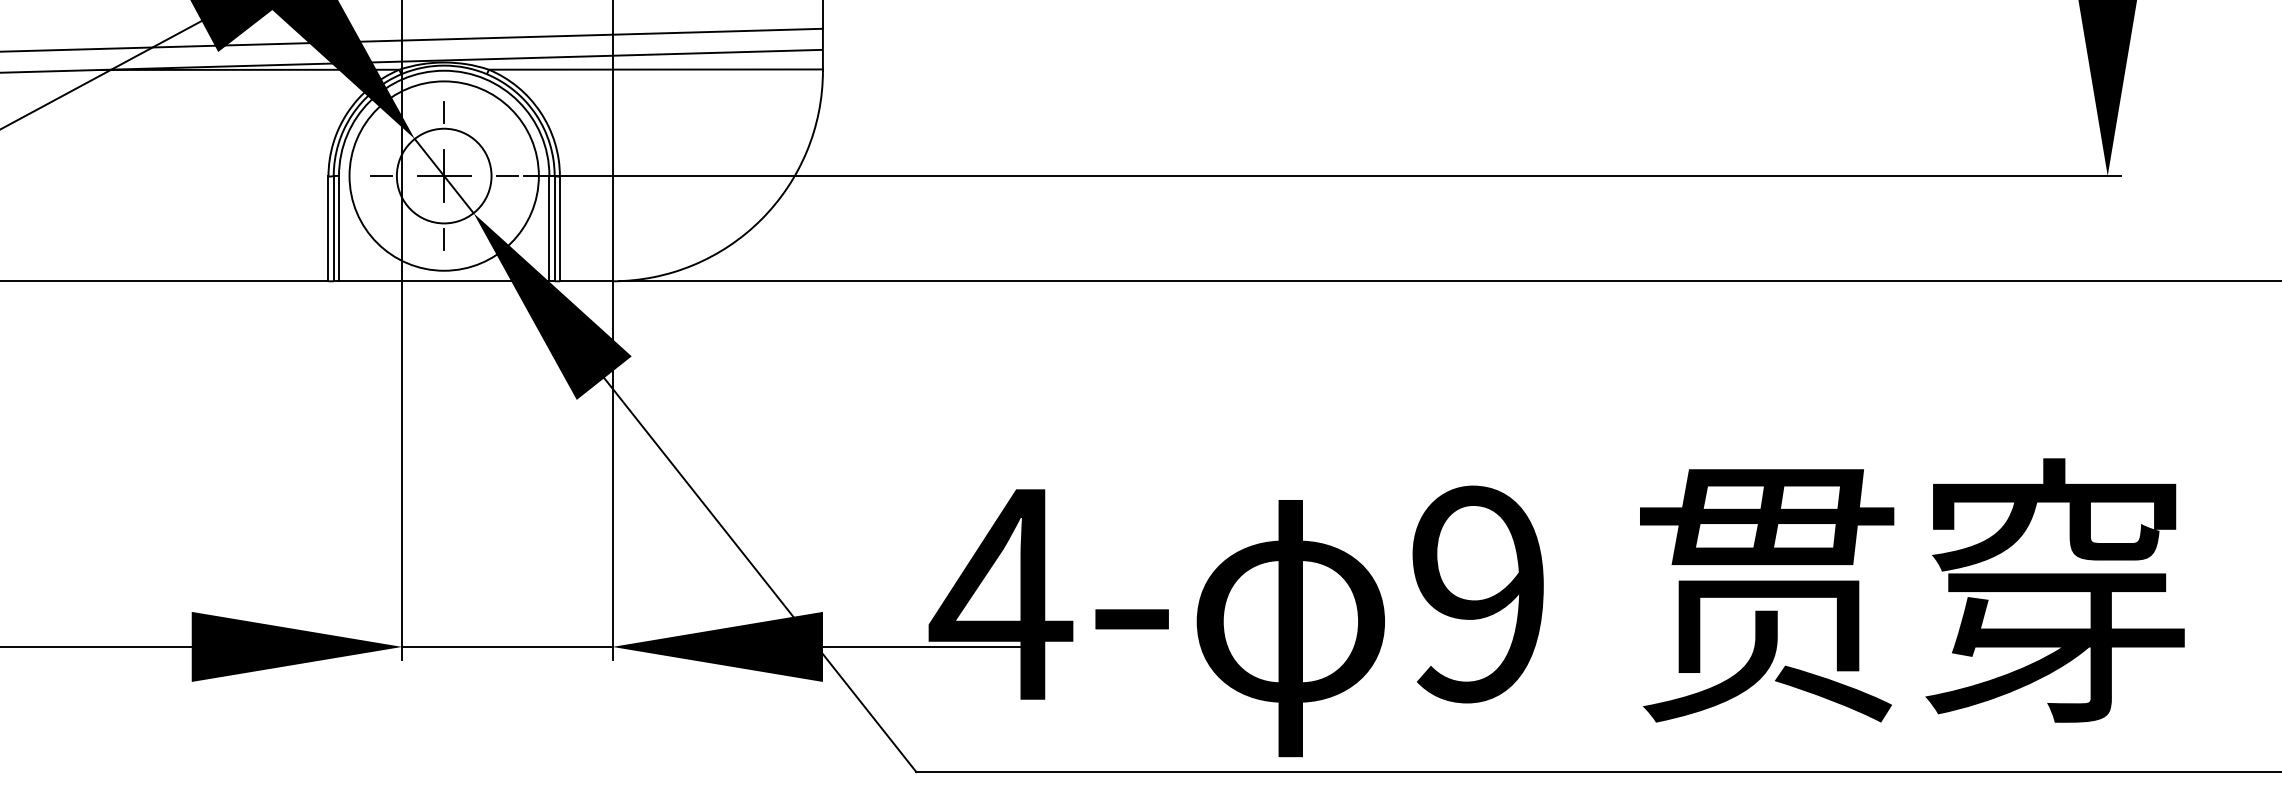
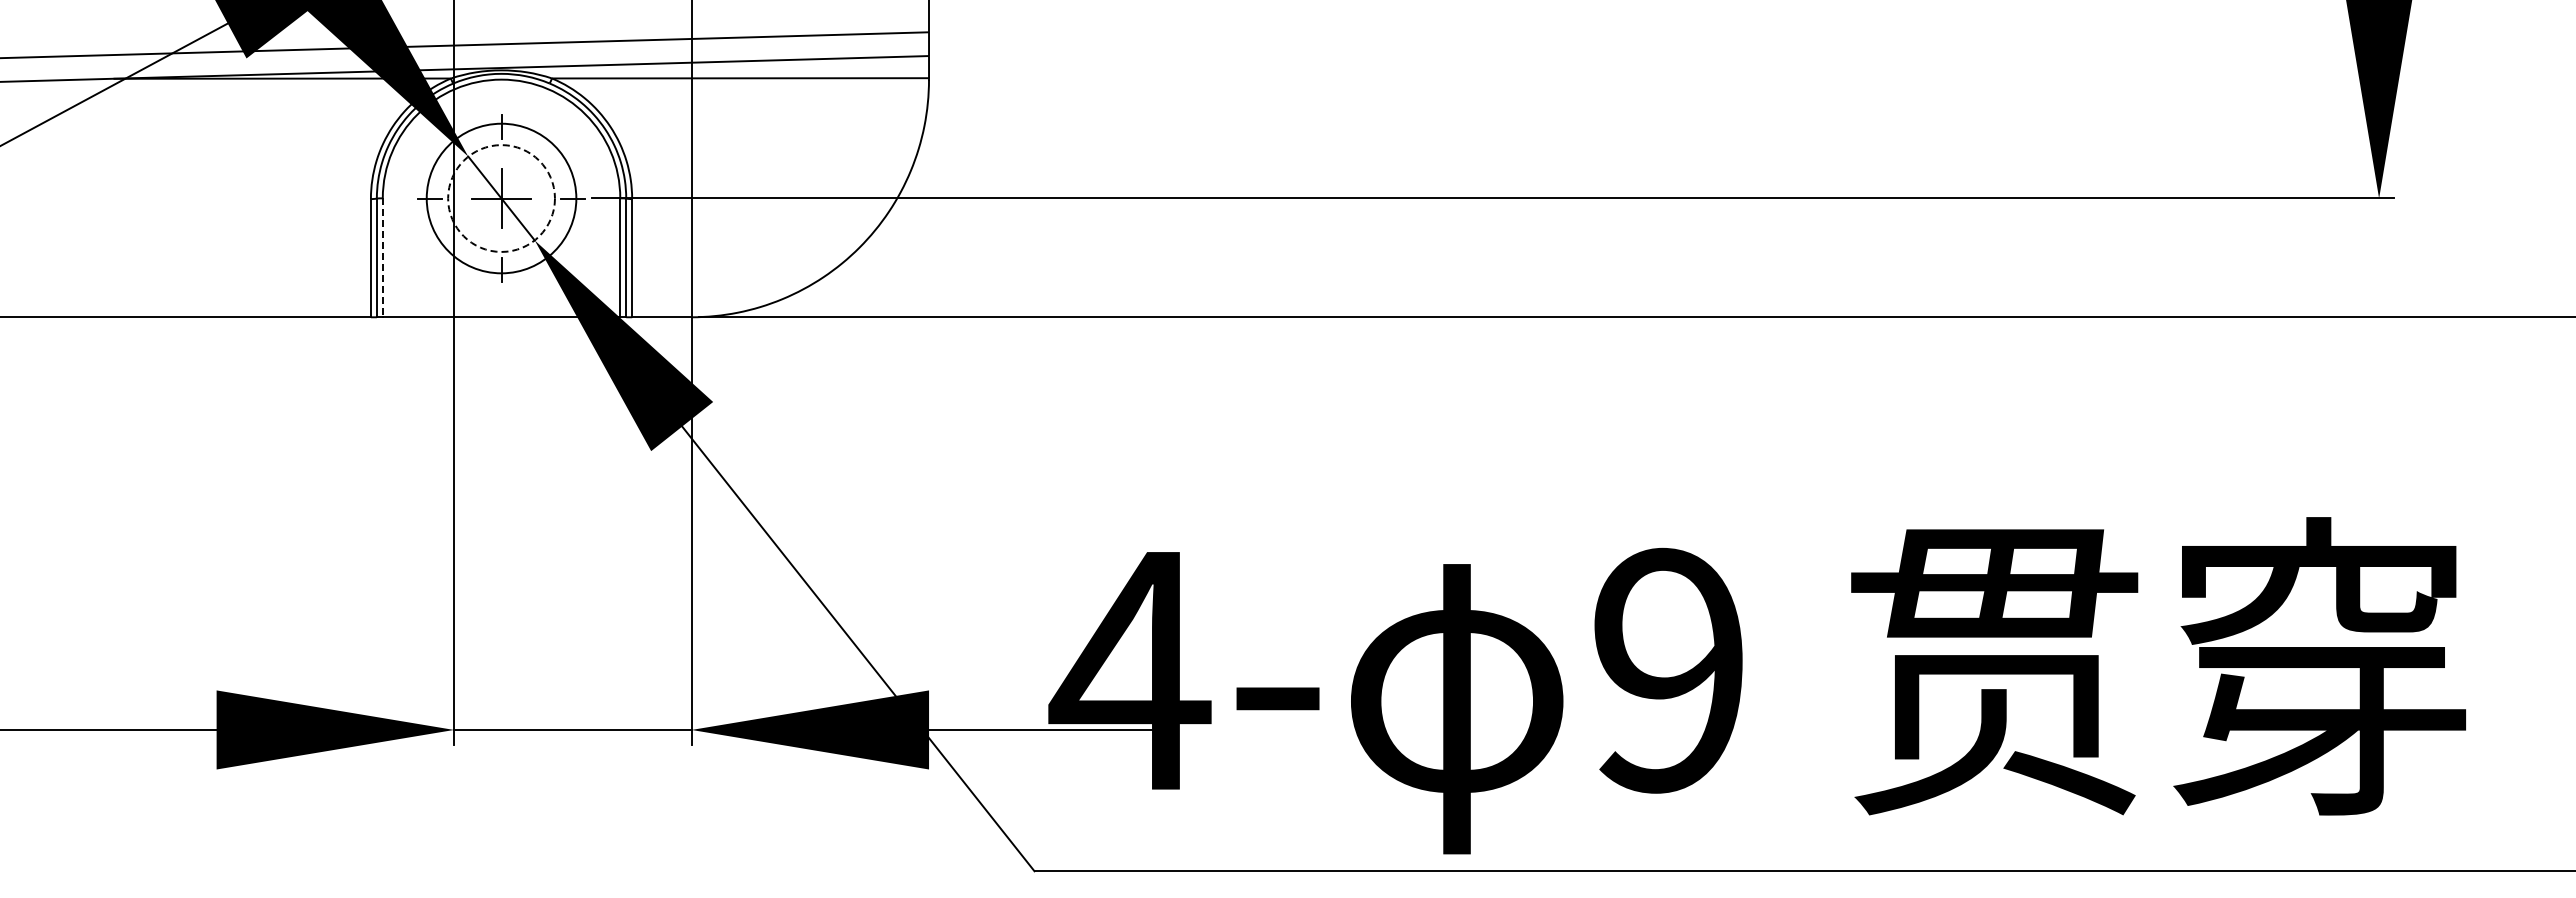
circle: (444, 176) -> (501, 198), size x0.7
circle: (444, 176) -> (501, 198), solid -> dashed
line: (338, 229) -> (382, 258), solid -> dashed

